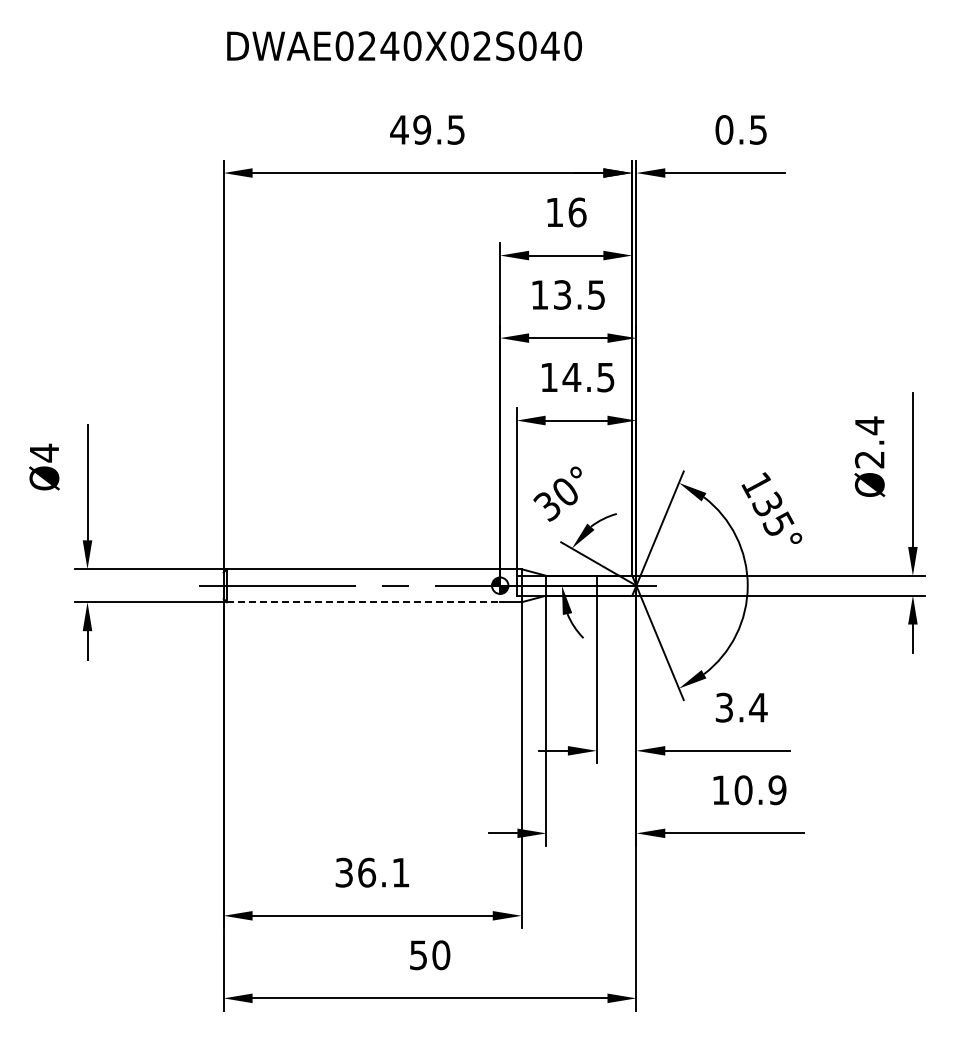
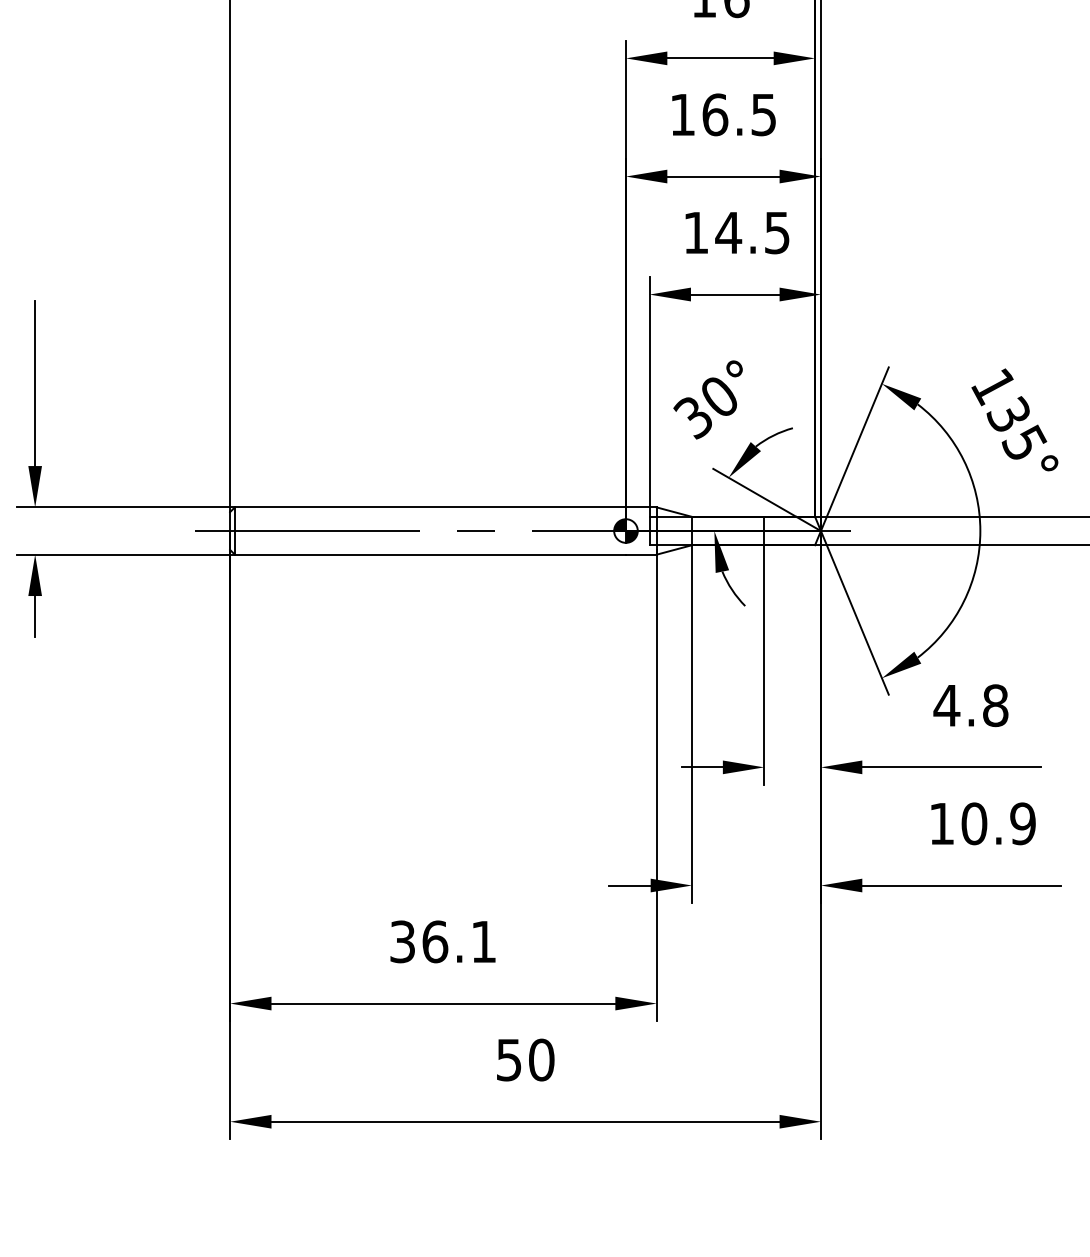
text: (562, 294) -> (715, 114), 13.5 -> 16.5
line: (363, 602) -> (430, 555), dashed -> solid
text: (741, 707) -> (971, 705), 3.4 -> 4.8

